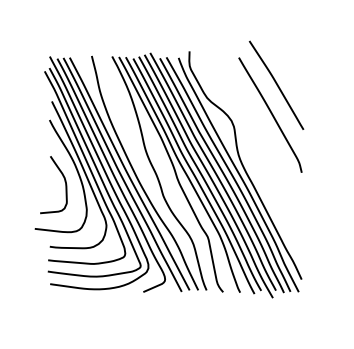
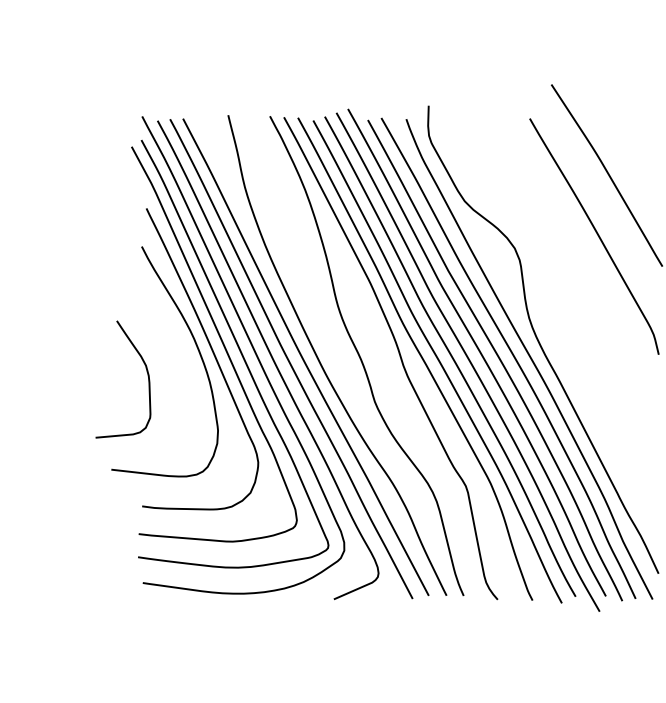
curve: (64, 181) -> (145, 372), moved

